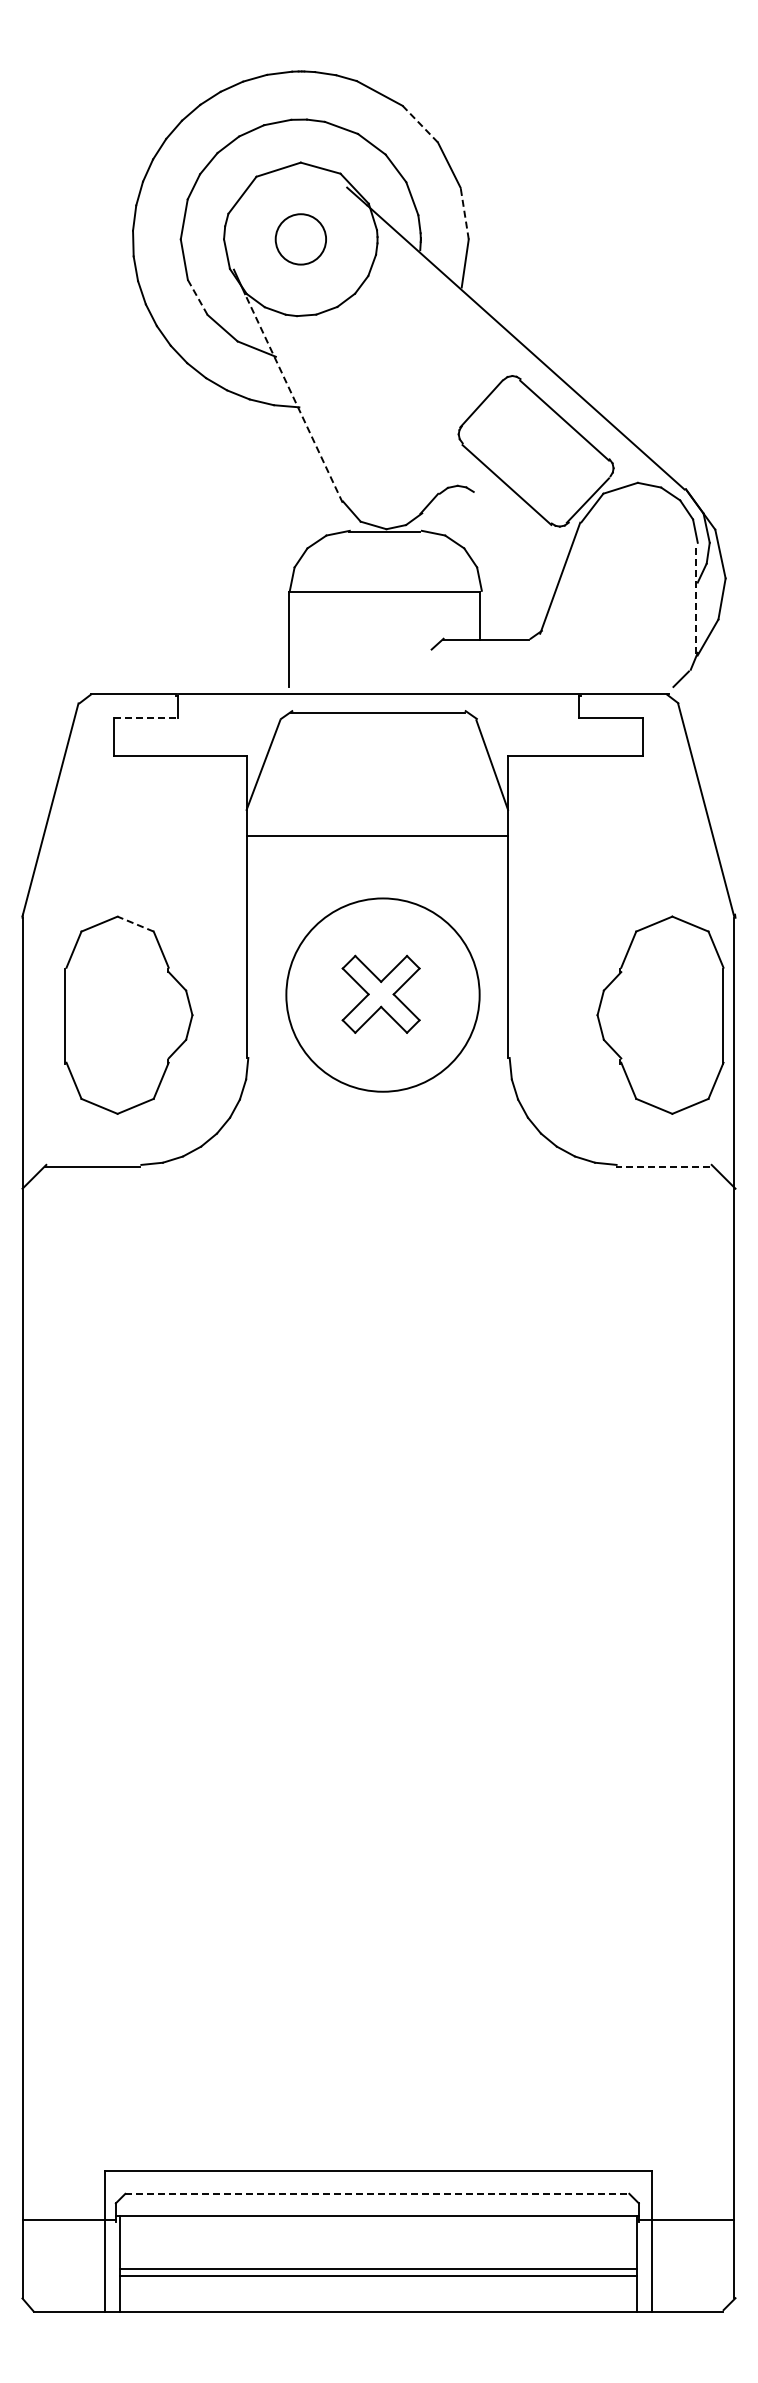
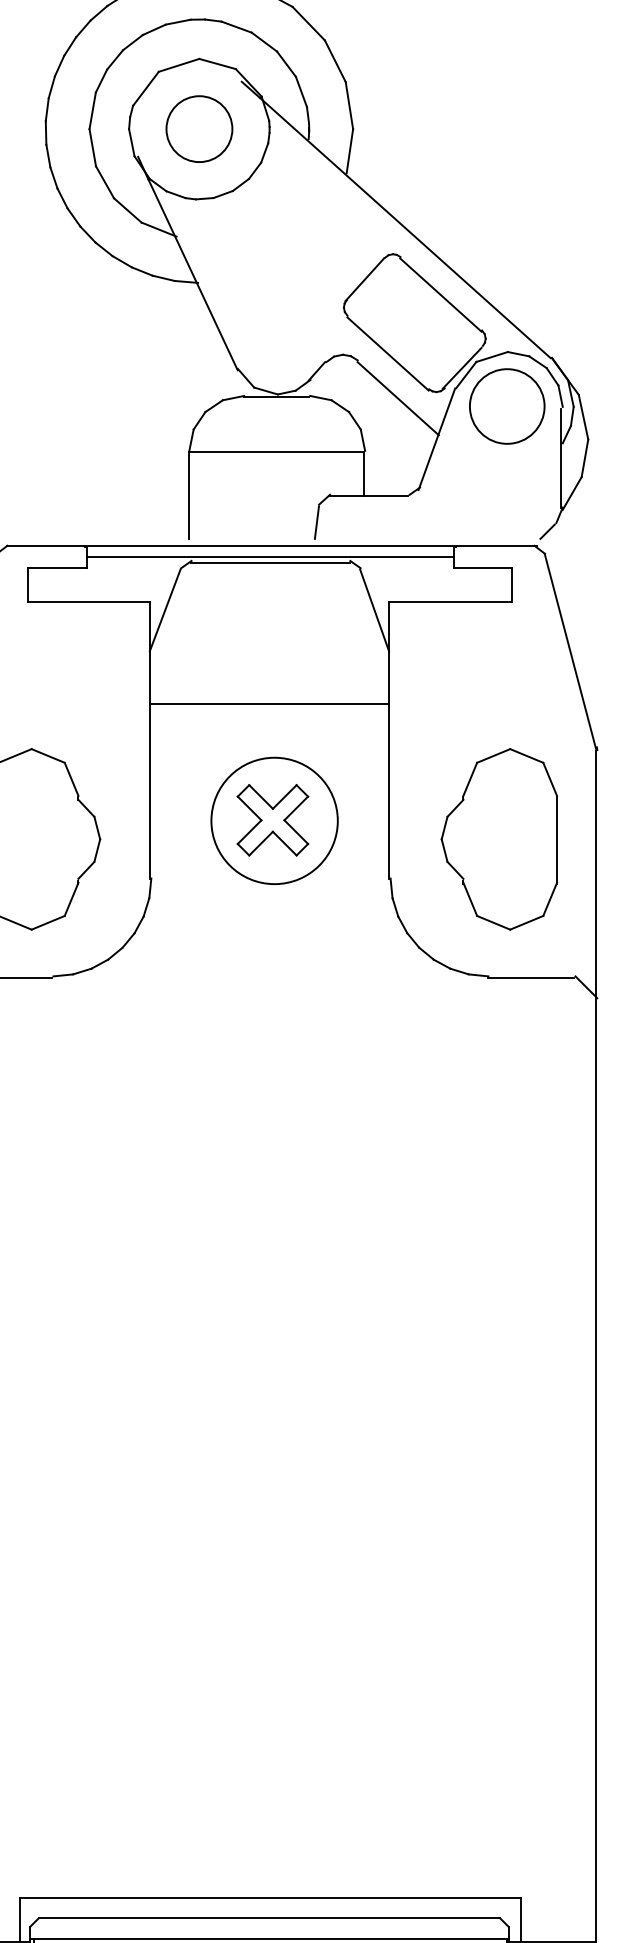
line: (419, 123) -> (308, 23), dashed -> solid
line: (464, 213) -> (349, 105), dashed -> solid
circle: (300, 239) -> (199, 129), size x1.43
line: (197, 297) -> (104, 182), dashed -> solid
line: (293, 398) -> (192, 274), dashed -> solid
line: (517, 533) -> (397, 398), added
circle: (636, 541) -> (506, 405), added
line: (695, 598) -> (560, 457), dashed -> solid
line: (429, 668) -> (317, 521), added
line: (378, 707) -> (270, 557), added
line: (145, 718) -> (57, 567), dashed -> solid
line: (377, 835) -> (269, 704), moved
line: (135, 924) -> (48, 756), dashed -> solid
circle: (382, 995) -> (274, 821), size x0.71
part: (660, 1014) -> (499, 838), moved
line: (663, 1166) -> (531, 977), dashed -> solid
line: (377, 2193) -> (269, 1917), dashed -> solid

